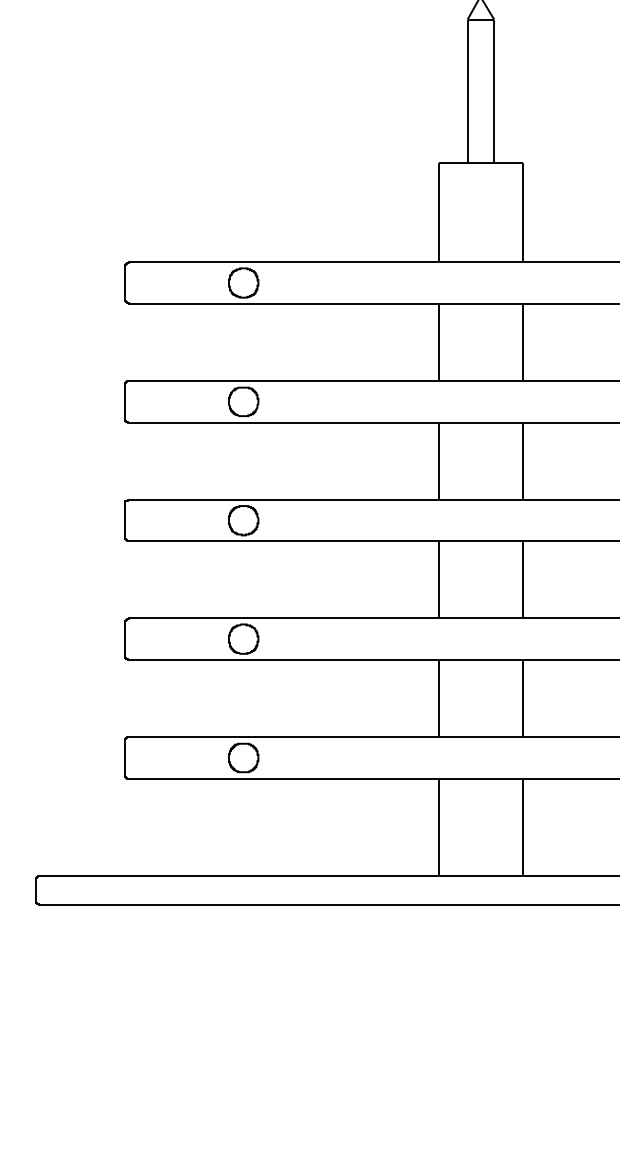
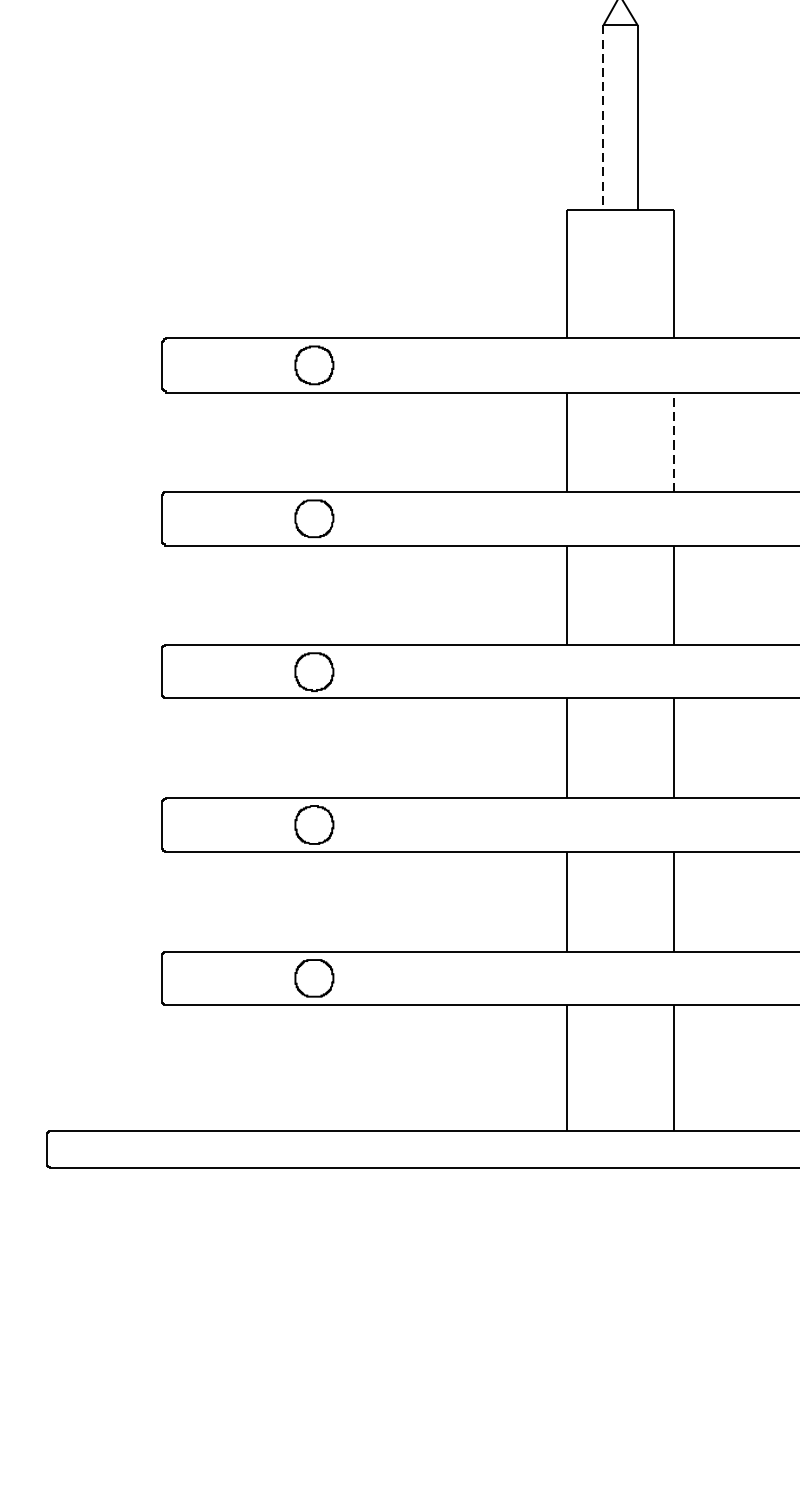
line: (467, 91) -> (603, 118), solid -> dashed
line: (522, 342) -> (674, 442), solid -> dashed

